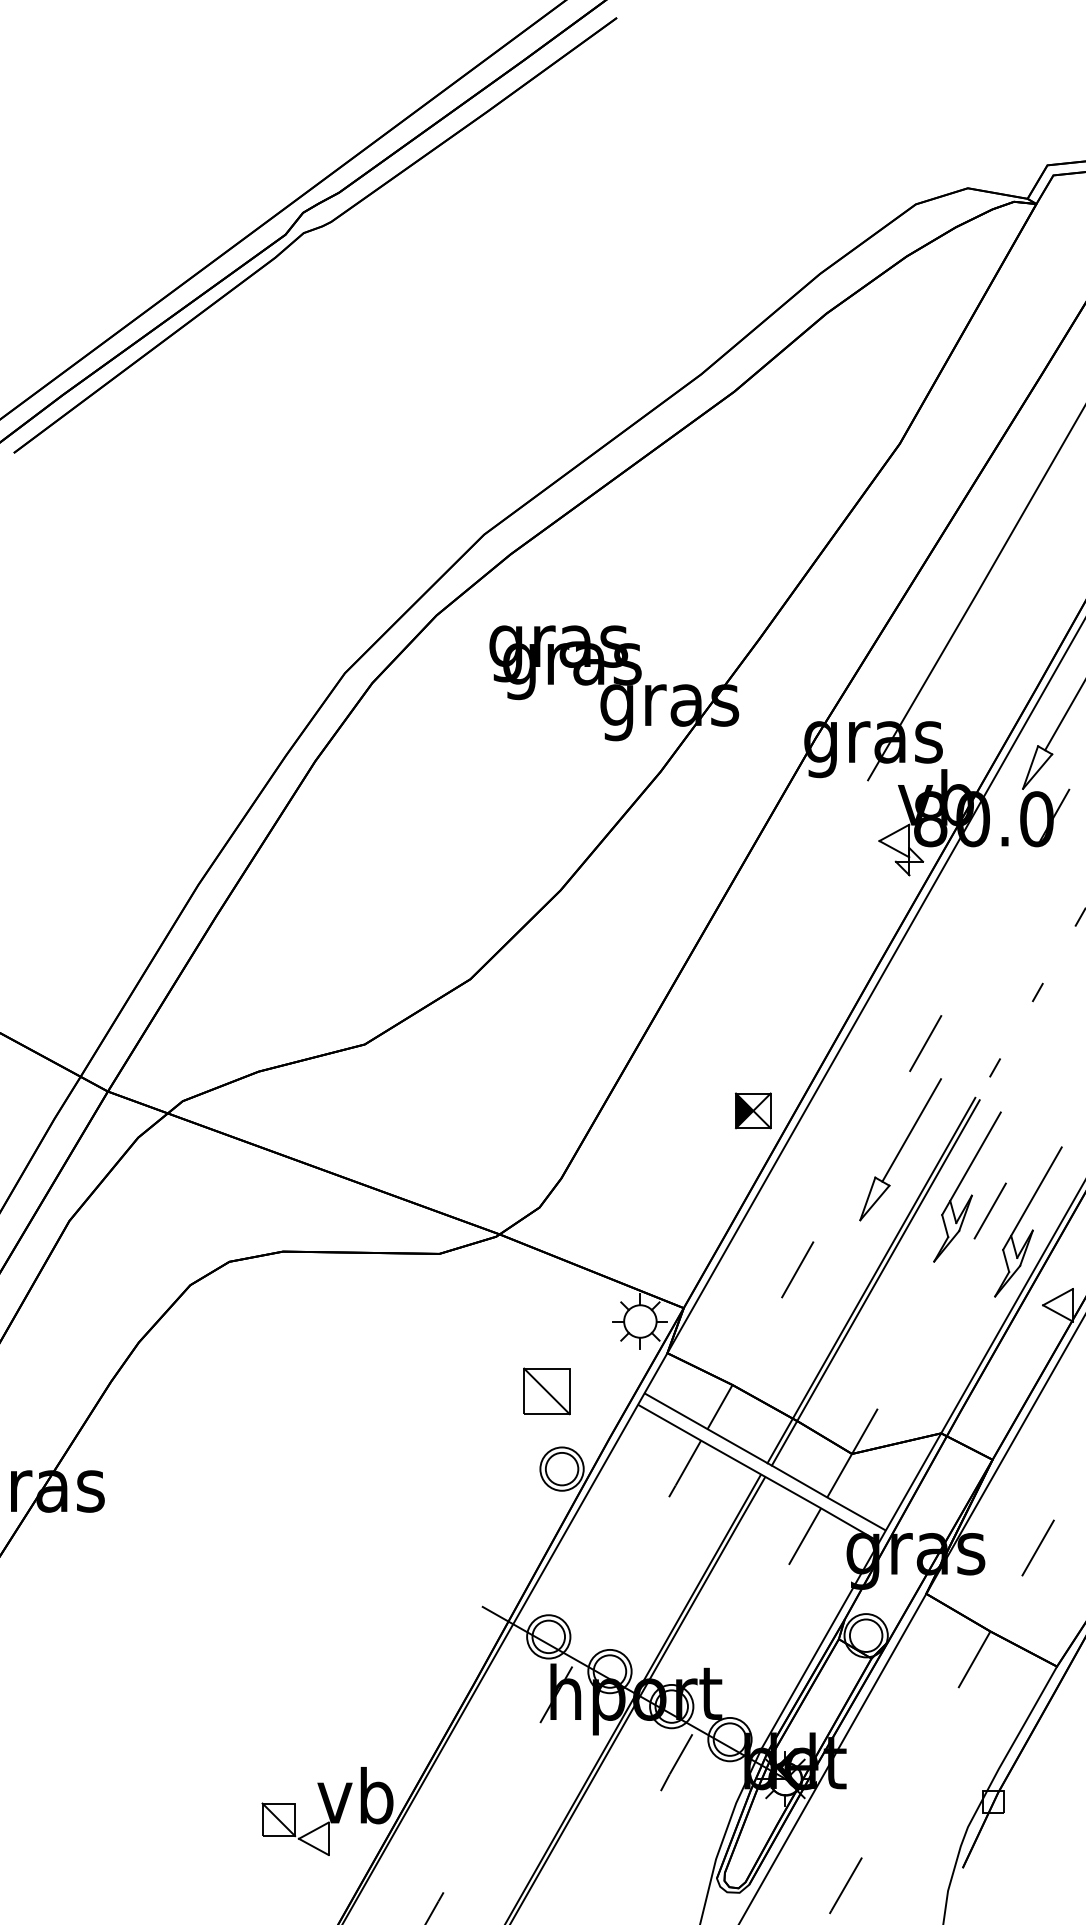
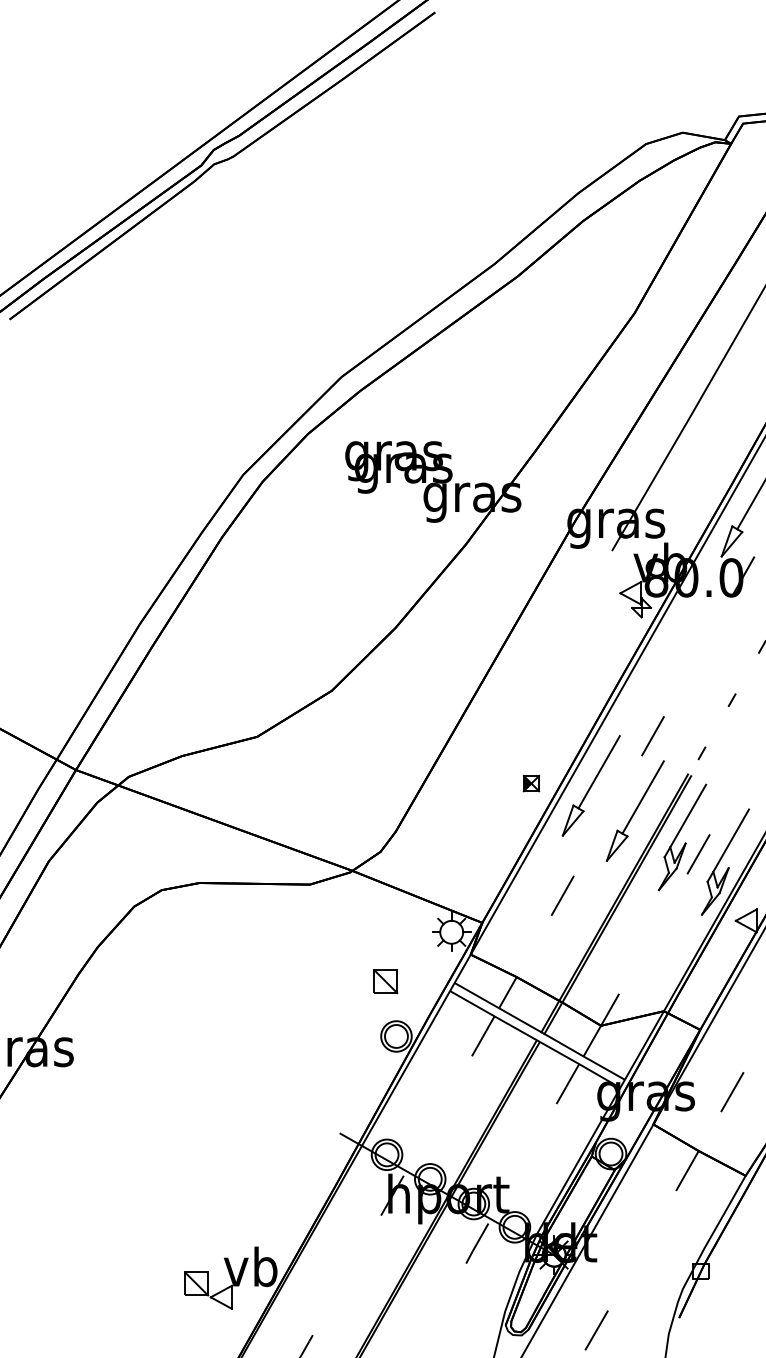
part: (753, 1110) -> (531, 783), size x0.62
part: (837, 1113) -> (590, 785), added
part: (546, 1391) -> (385, 981), size x0.71

